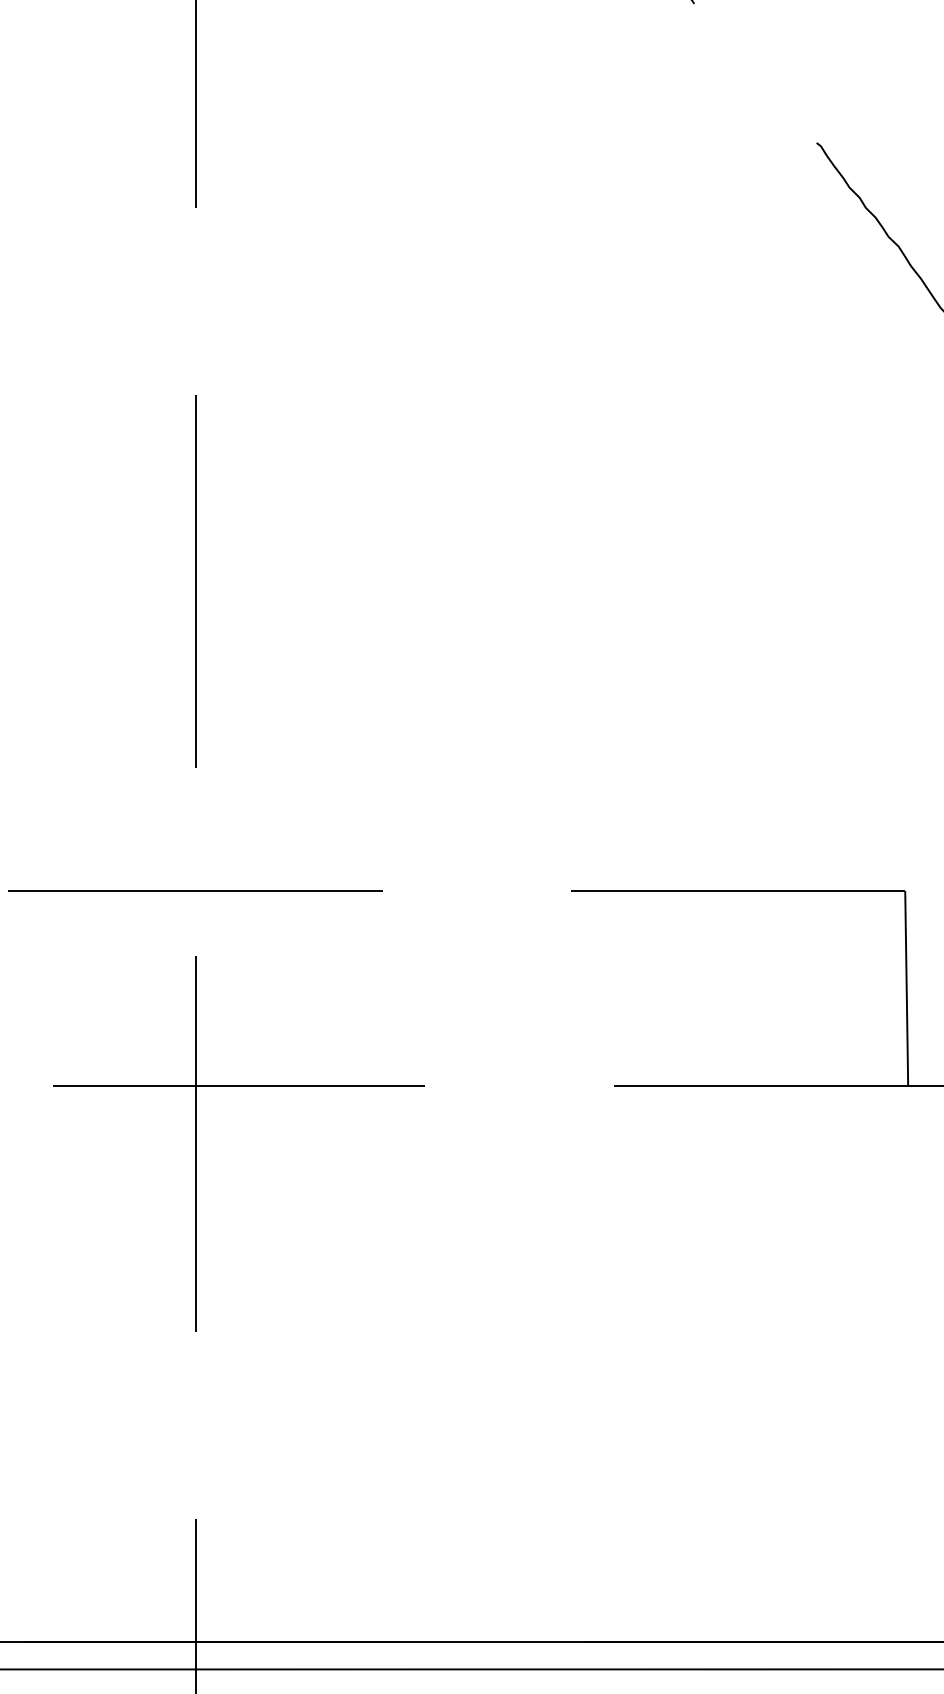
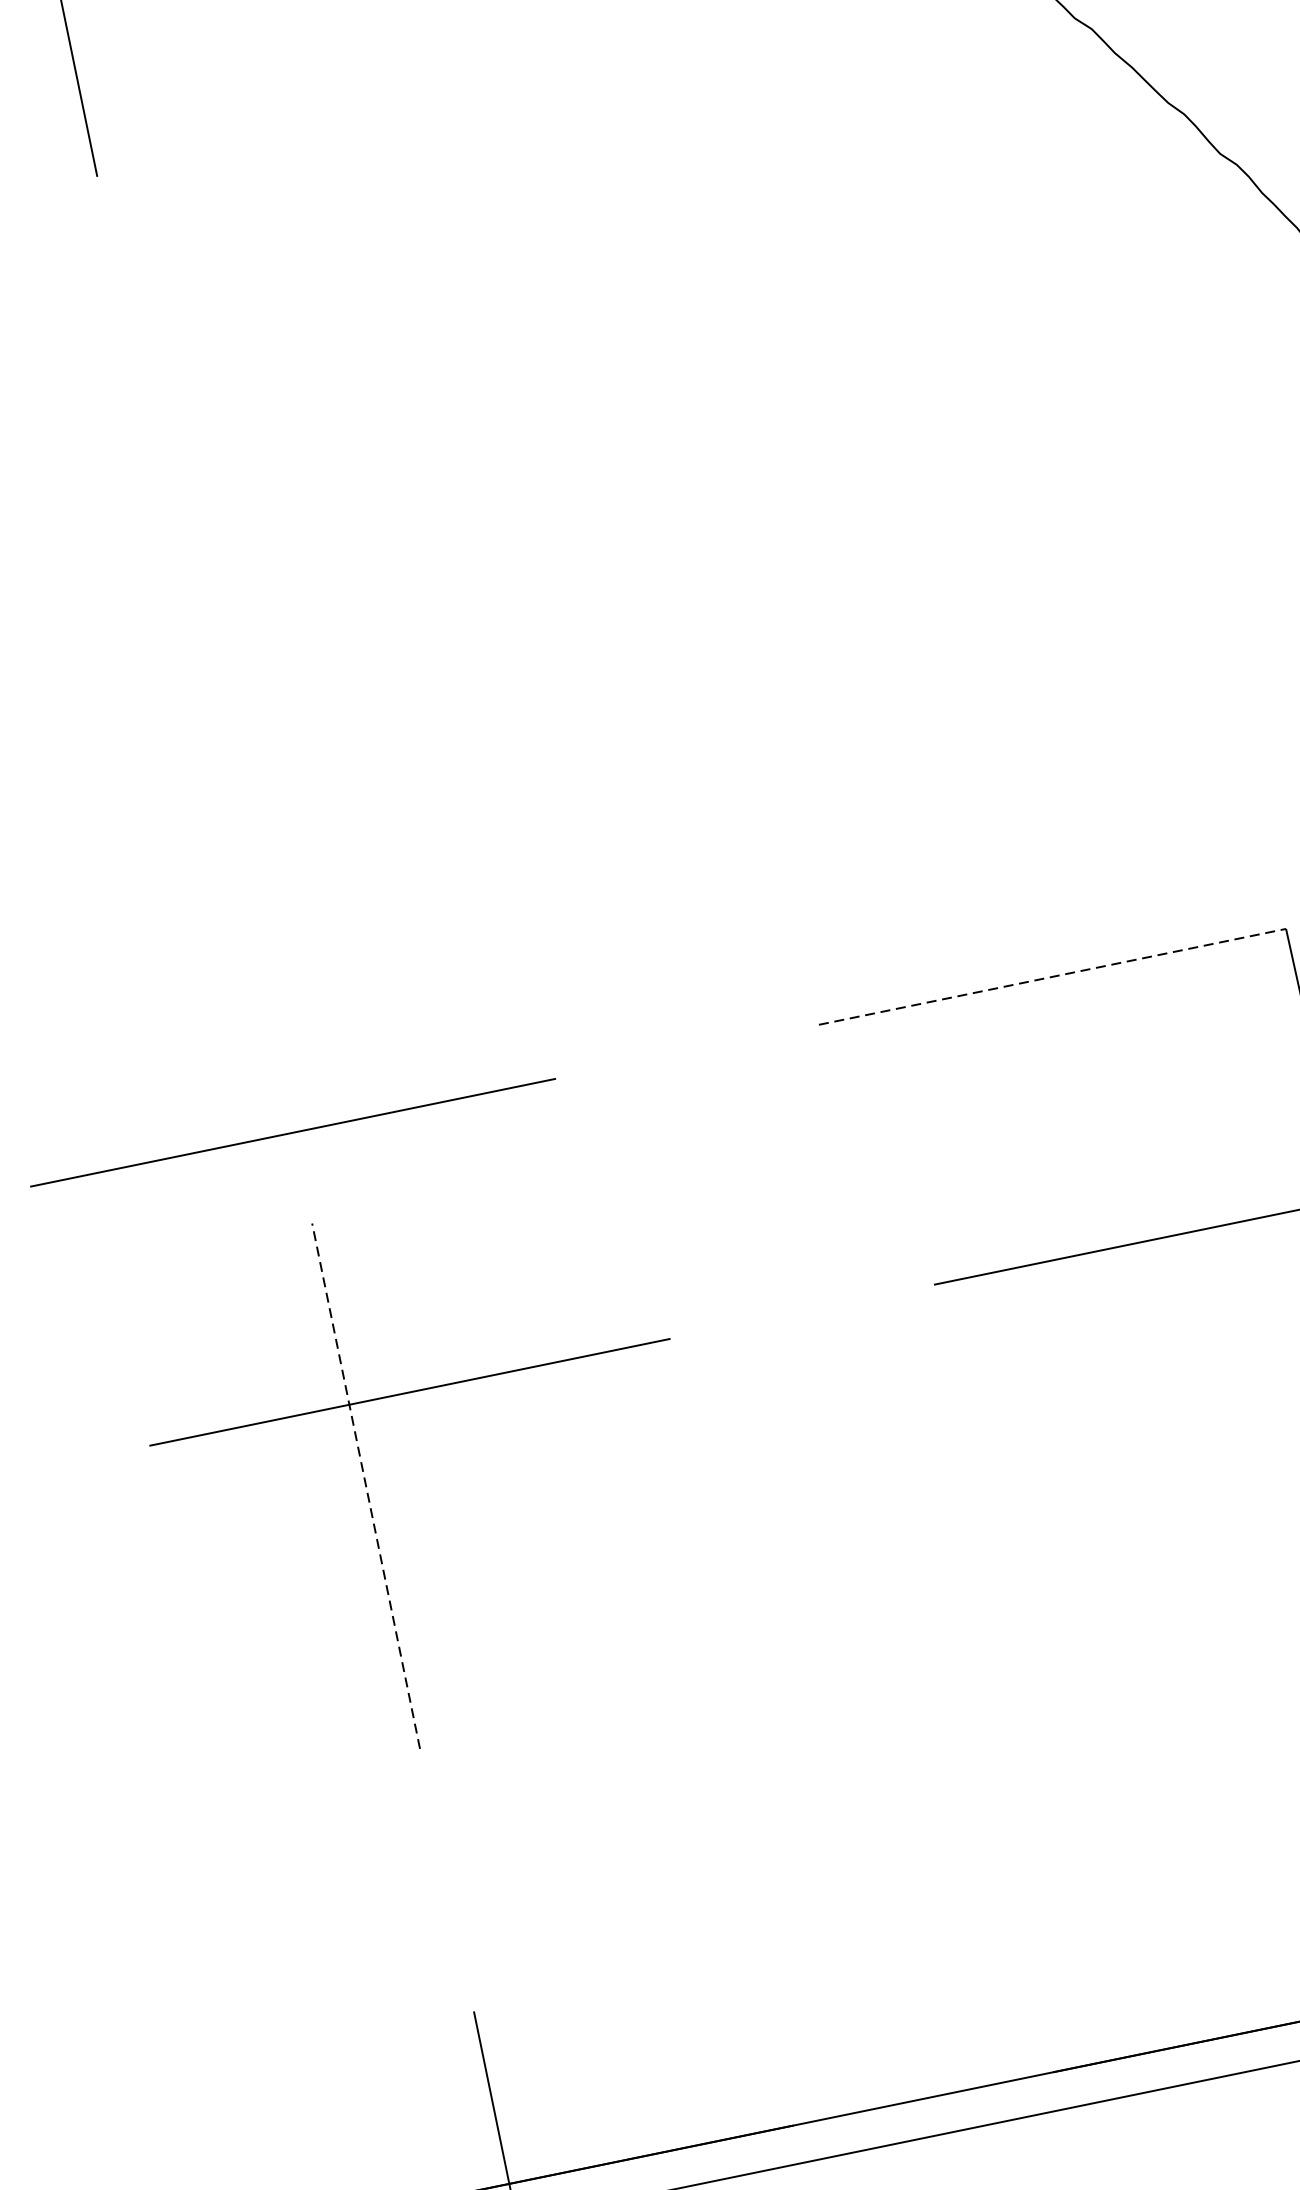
line: (195, 581) -> (204, 699), removed
line: (738, 891) -> (1052, 977), solid -> dashed
line: (195, 1143) -> (365, 1485), solid -> dashed

